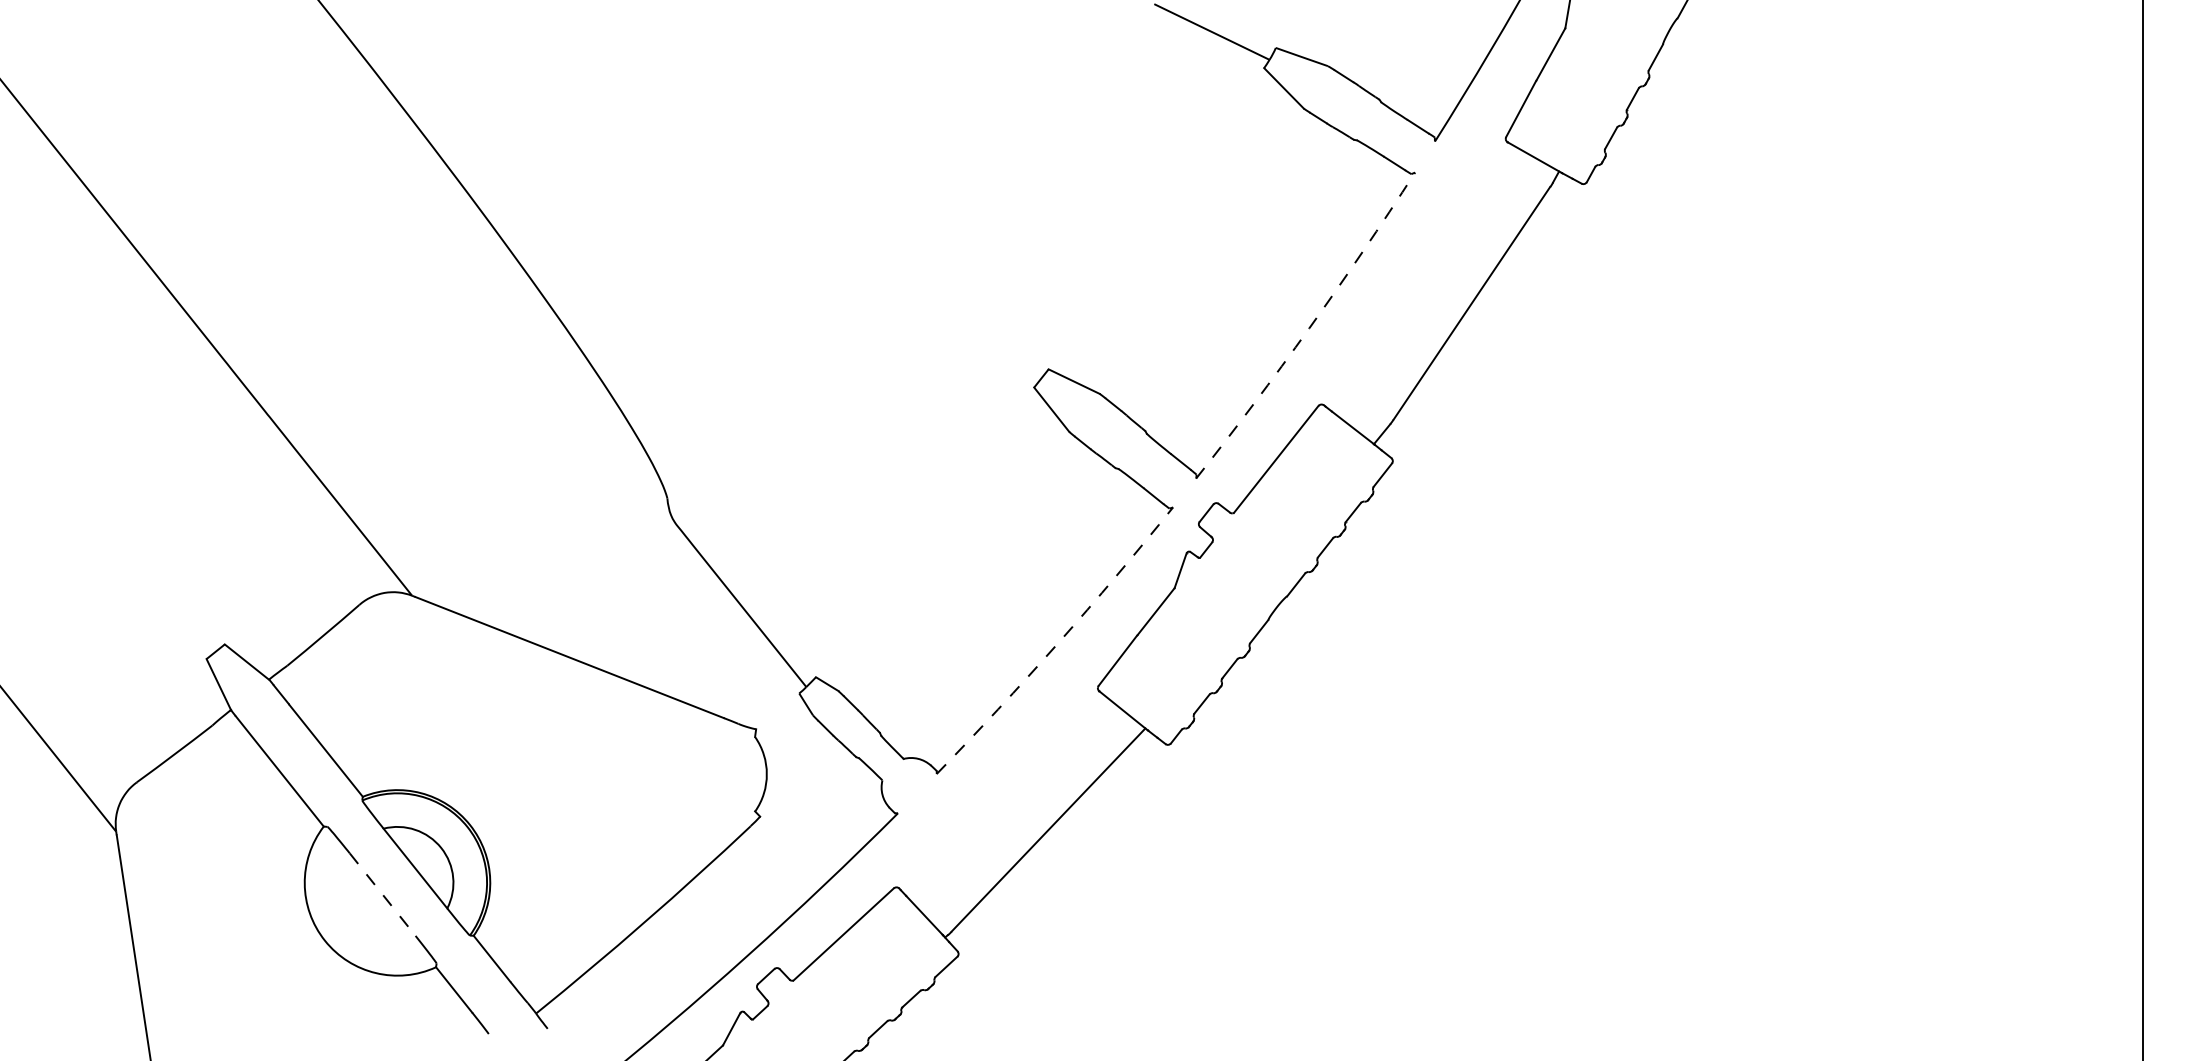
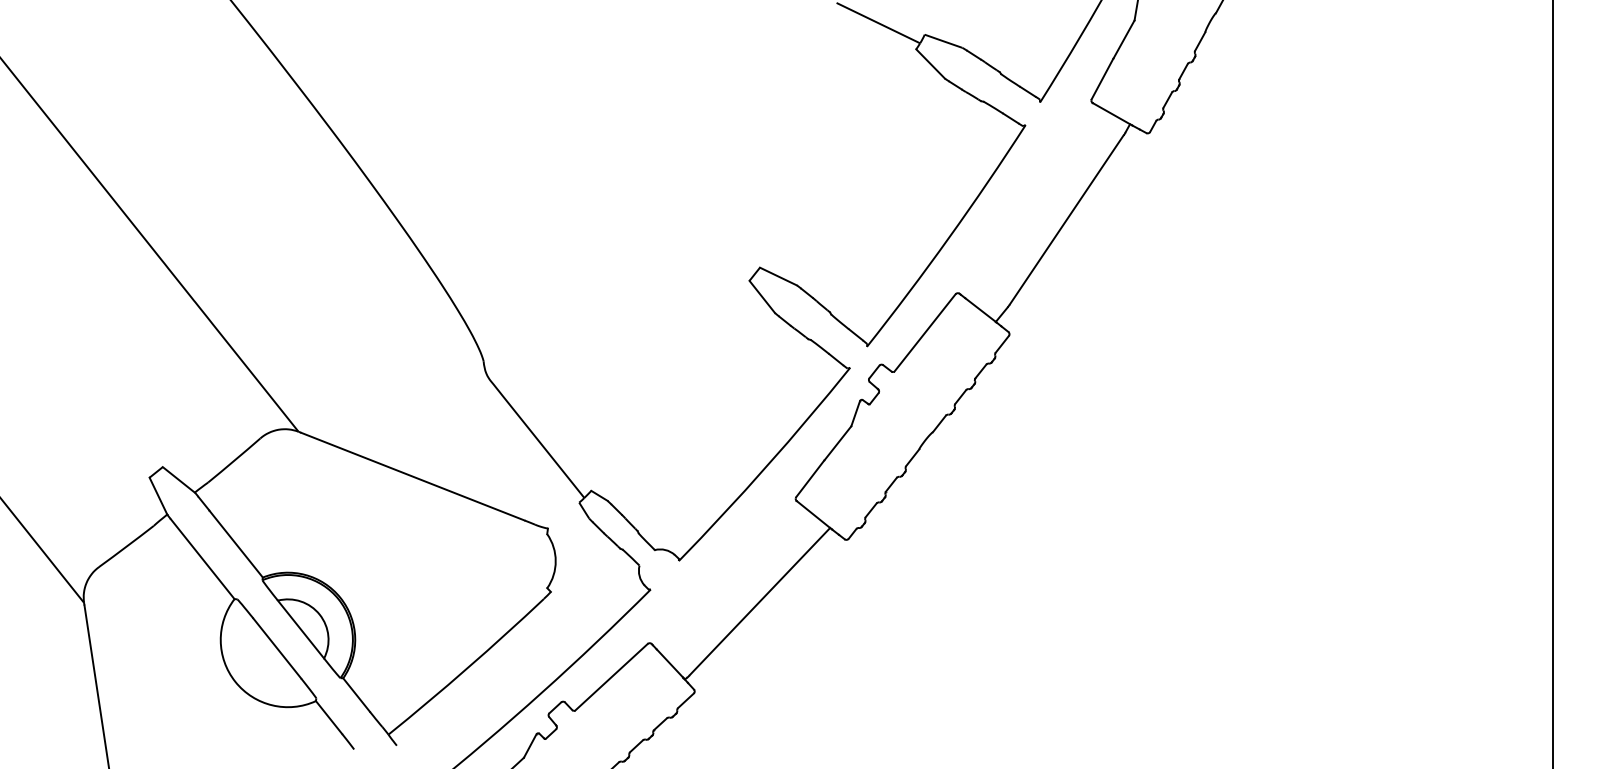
arc: (1310, 327) -> (949, 237), dashed -> solid
arc: (1057, 643) -> (766, 466), dashed -> solid
line: (383, 894) -> (277, 648), dashed -> solid

